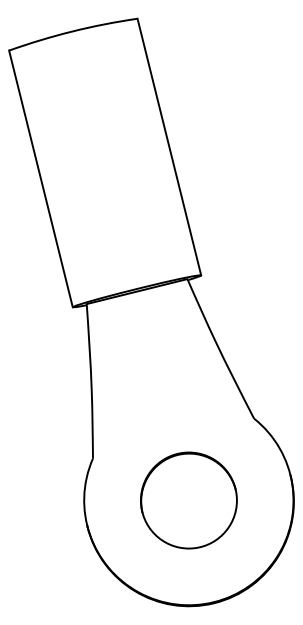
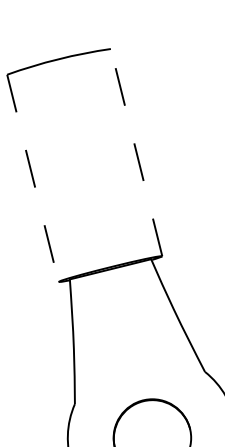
line: (169, 146) -> (136, 152), solid -> dashed
line: (41, 179) -> (33, 178), solid -> dashed

